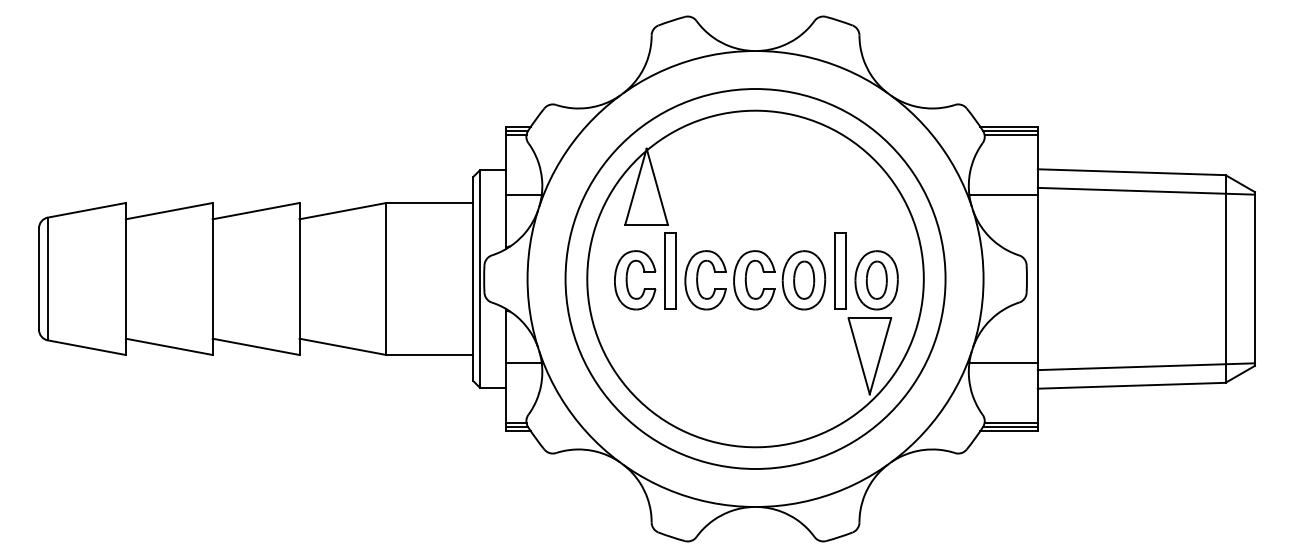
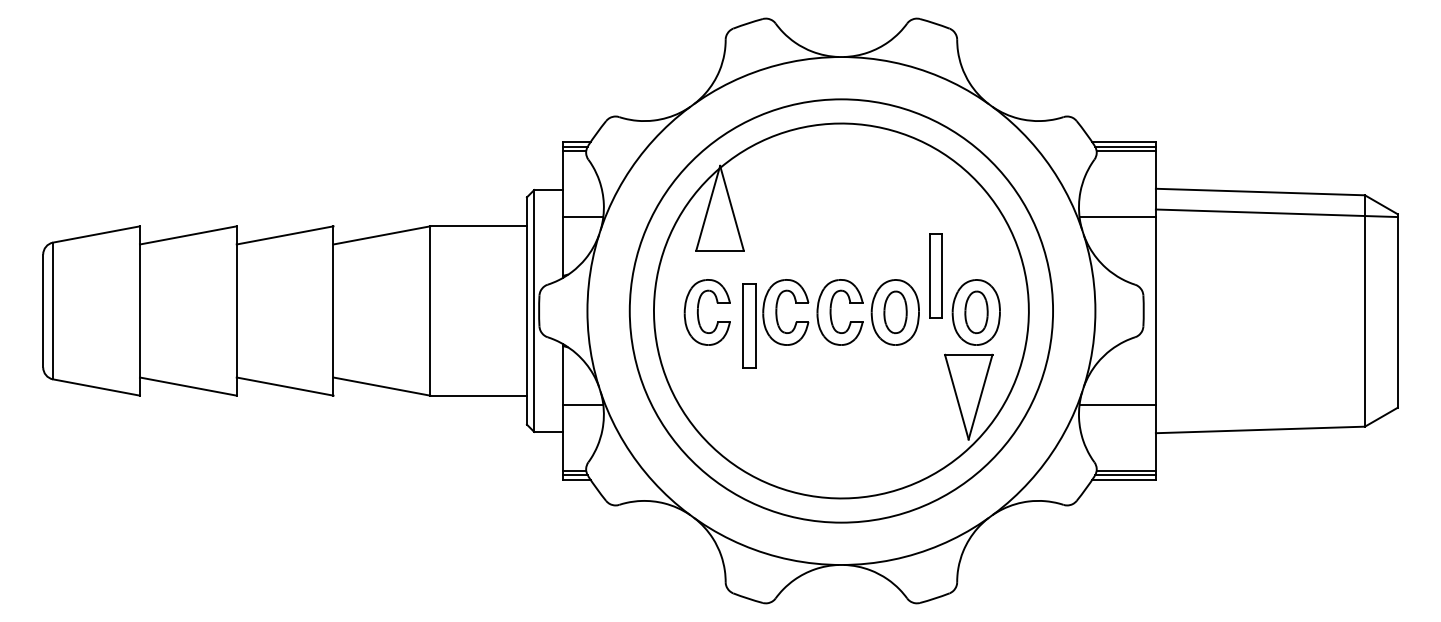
part: (670, 270) -> (749, 325), moved
part: (840, 270) -> (935, 275), moved
line: (1146, 366) -> (1276, 408), removed

